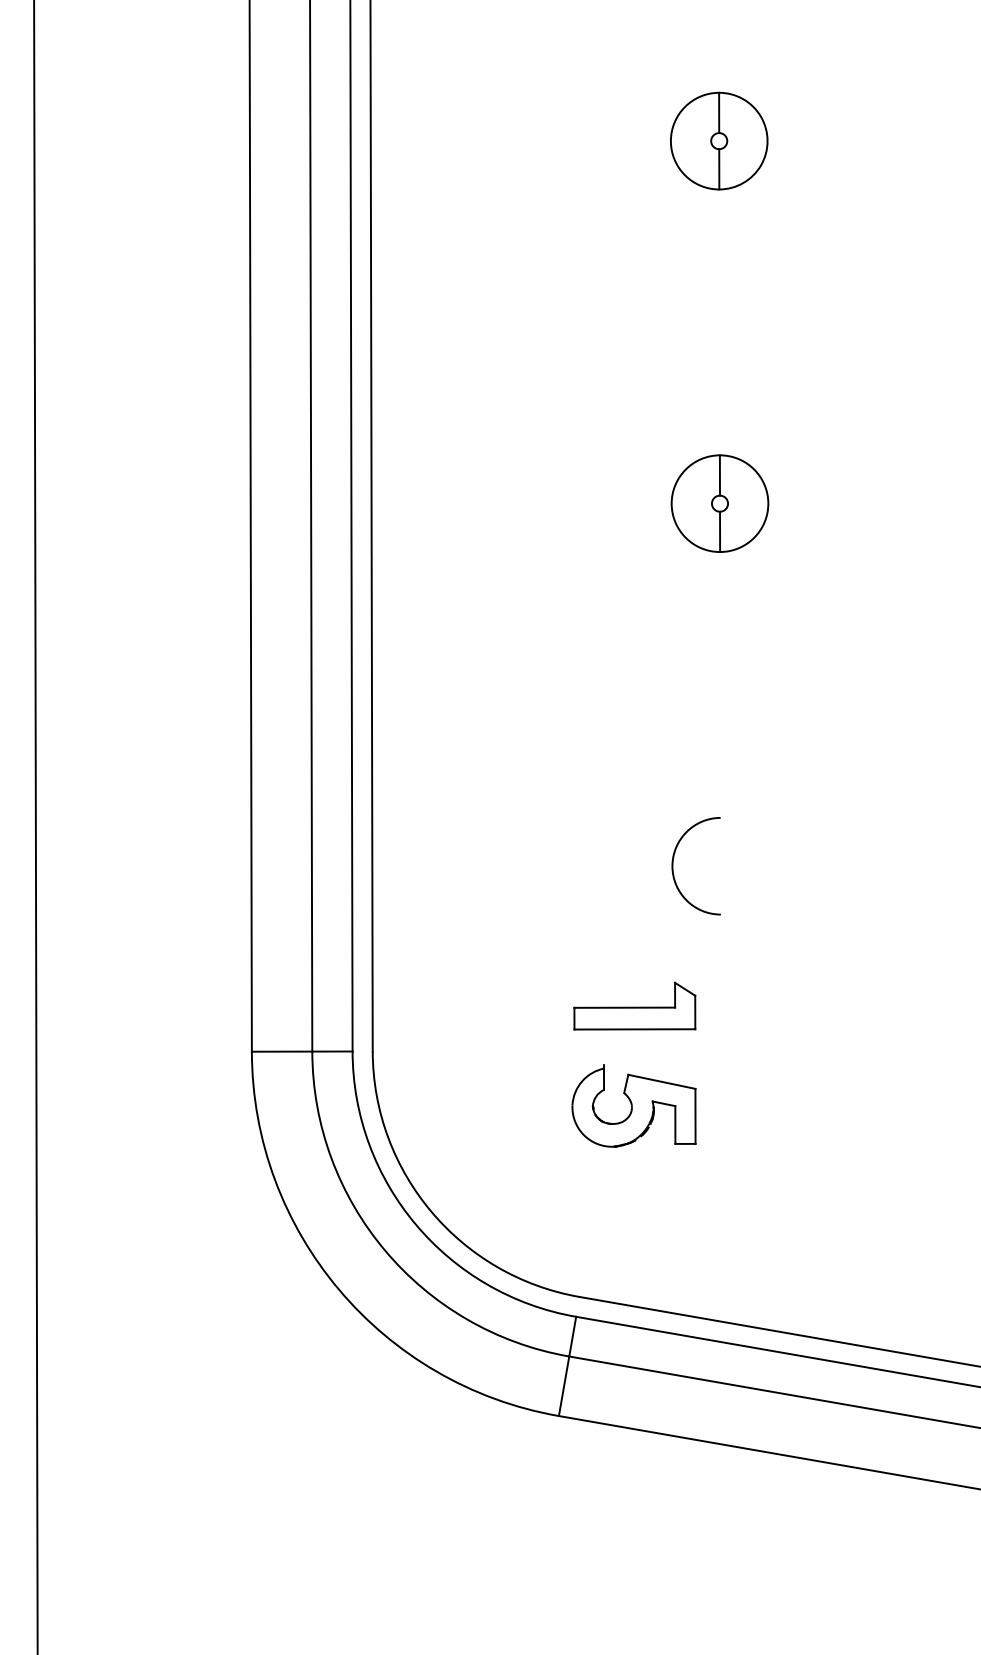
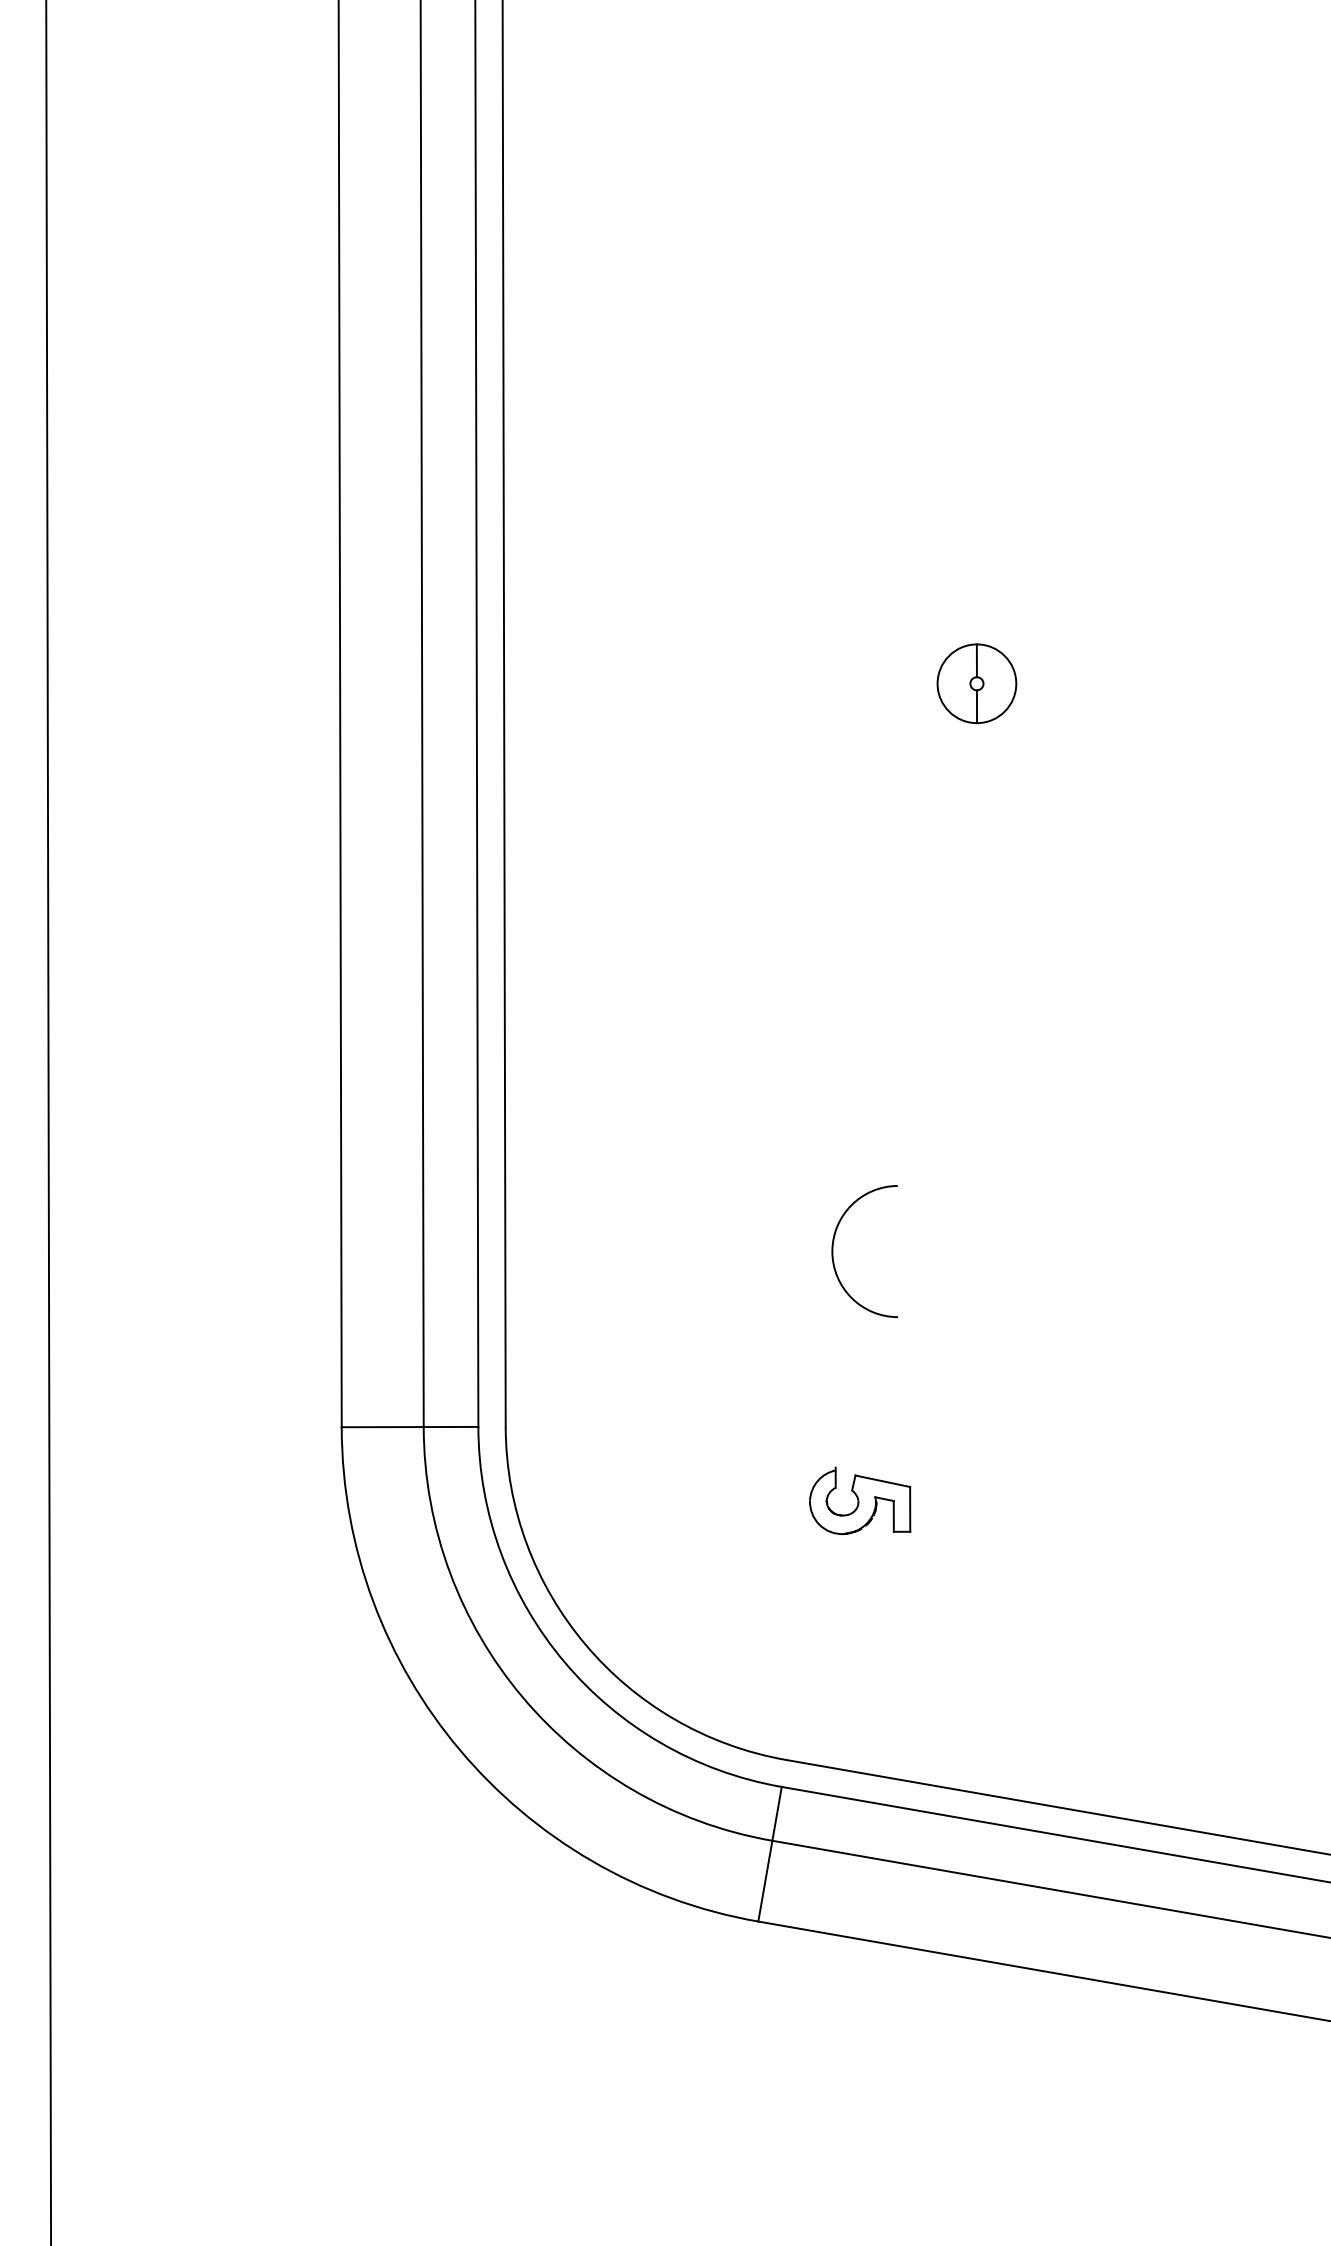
part: (718, 140) -> (975, 191), removed
part: (719, 503) -> (976, 683), size x0.6
arc: (673, 866) -> (833, 1251), moved
part: (634, 1006) -> (861, 1365), removed
part: (633, 1105) -> (859, 1500), size x0.6

